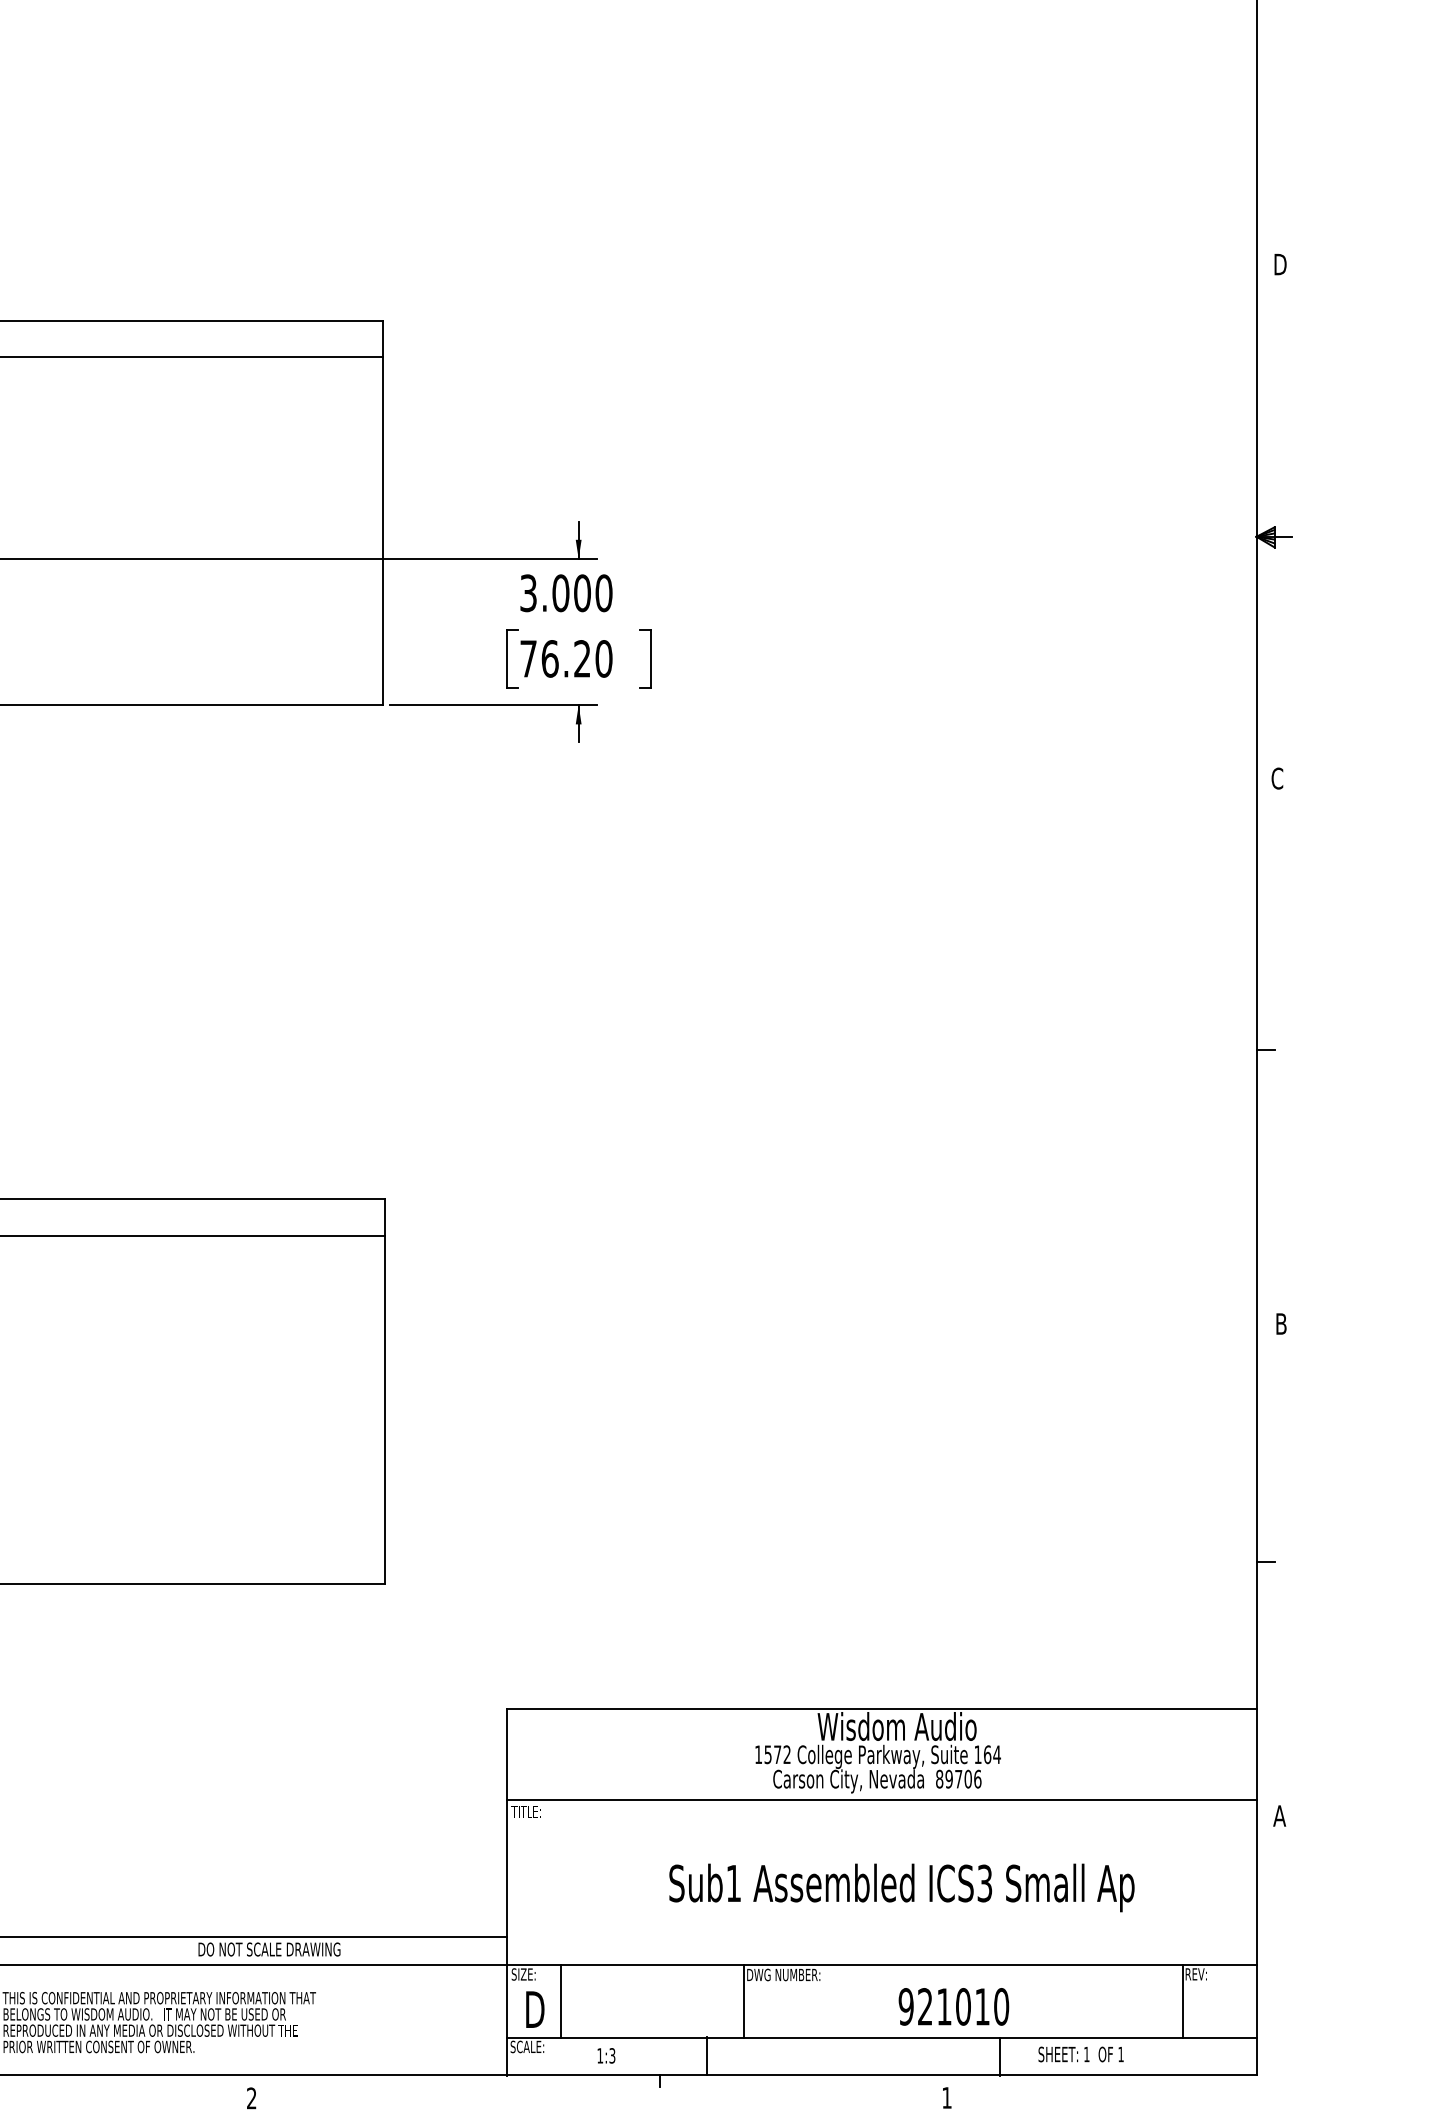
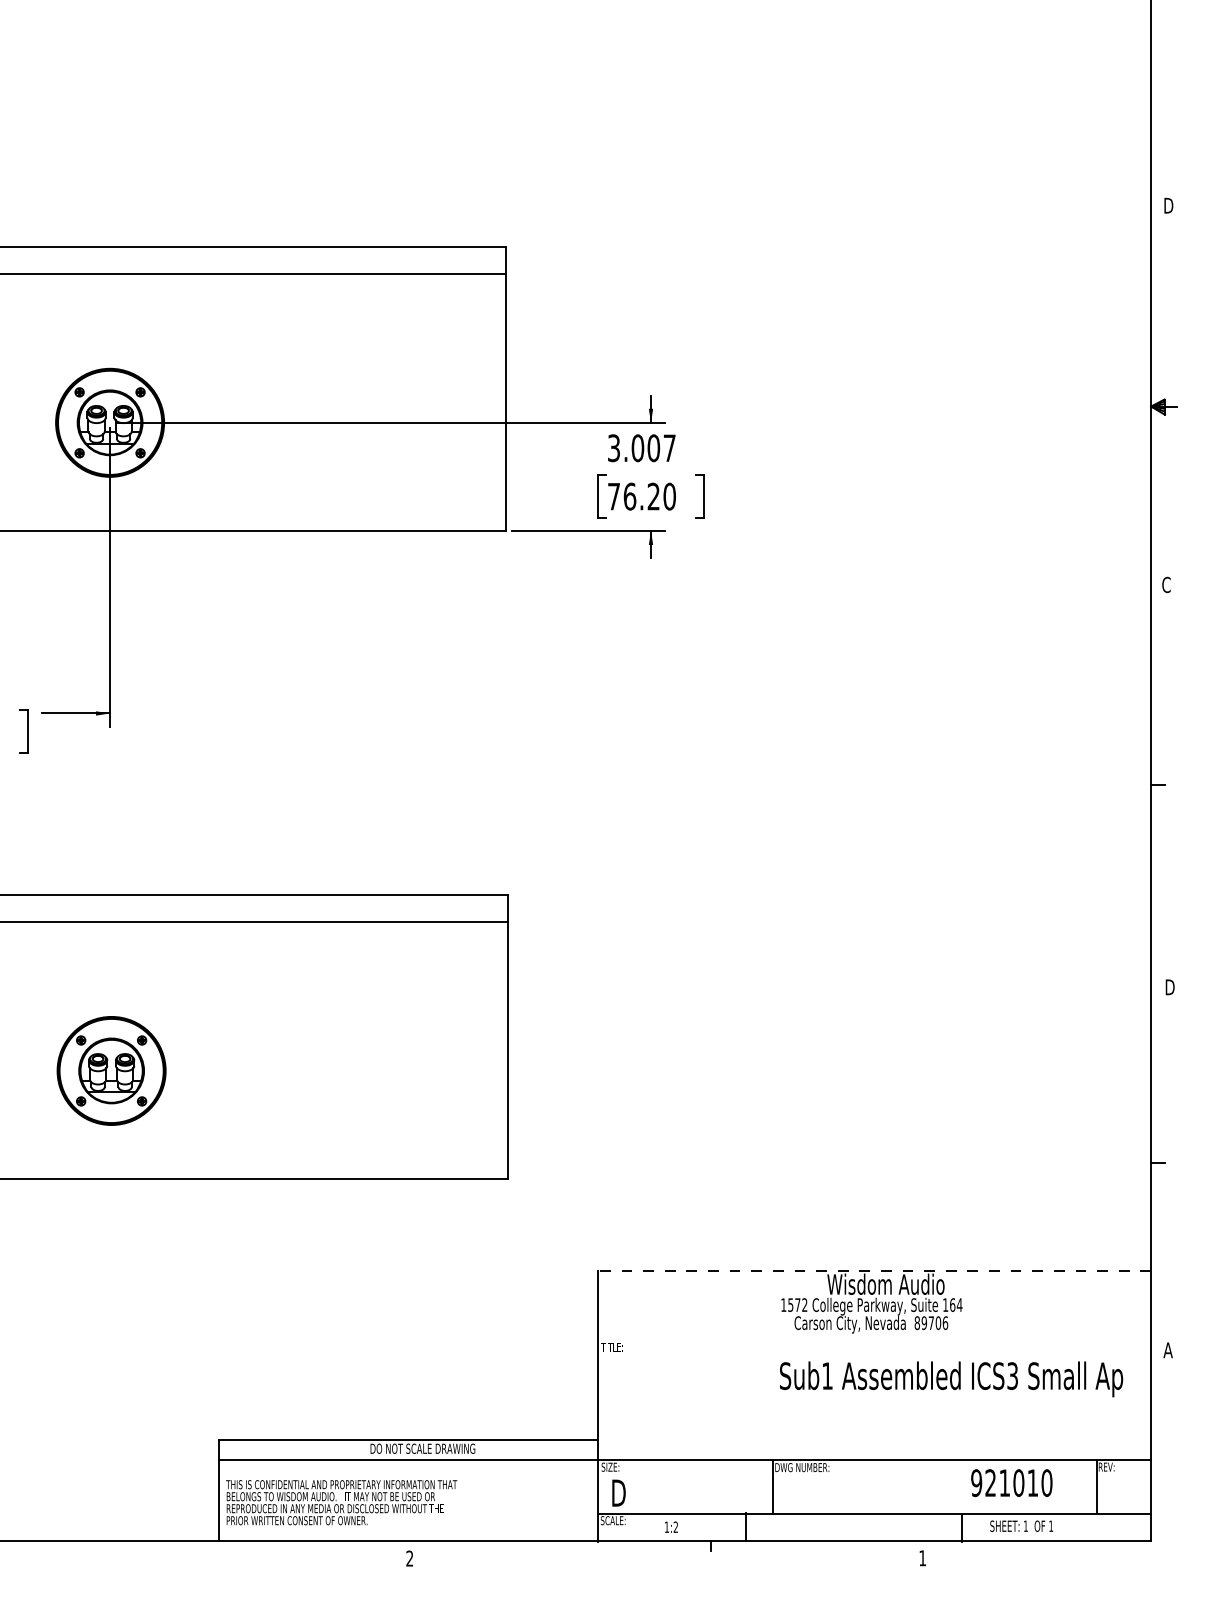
text: (603, 593) -> (669, 448), 3.000 -> 3.007
text: (1282, 1324) -> (1170, 987), B -> D
line: (881, 1709) -> (874, 1271), solid -> dashed
line: (881, 1800) -> (874, 1338), removed
text: (901, 1888) -> (951, 1379), moved
line: (560, 2001) -> (637, 1487), removed
text: (953, 2007) -> (1011, 1483), moved
text: (611, 2056) -> (675, 1527), 1:3 -> 1:2

